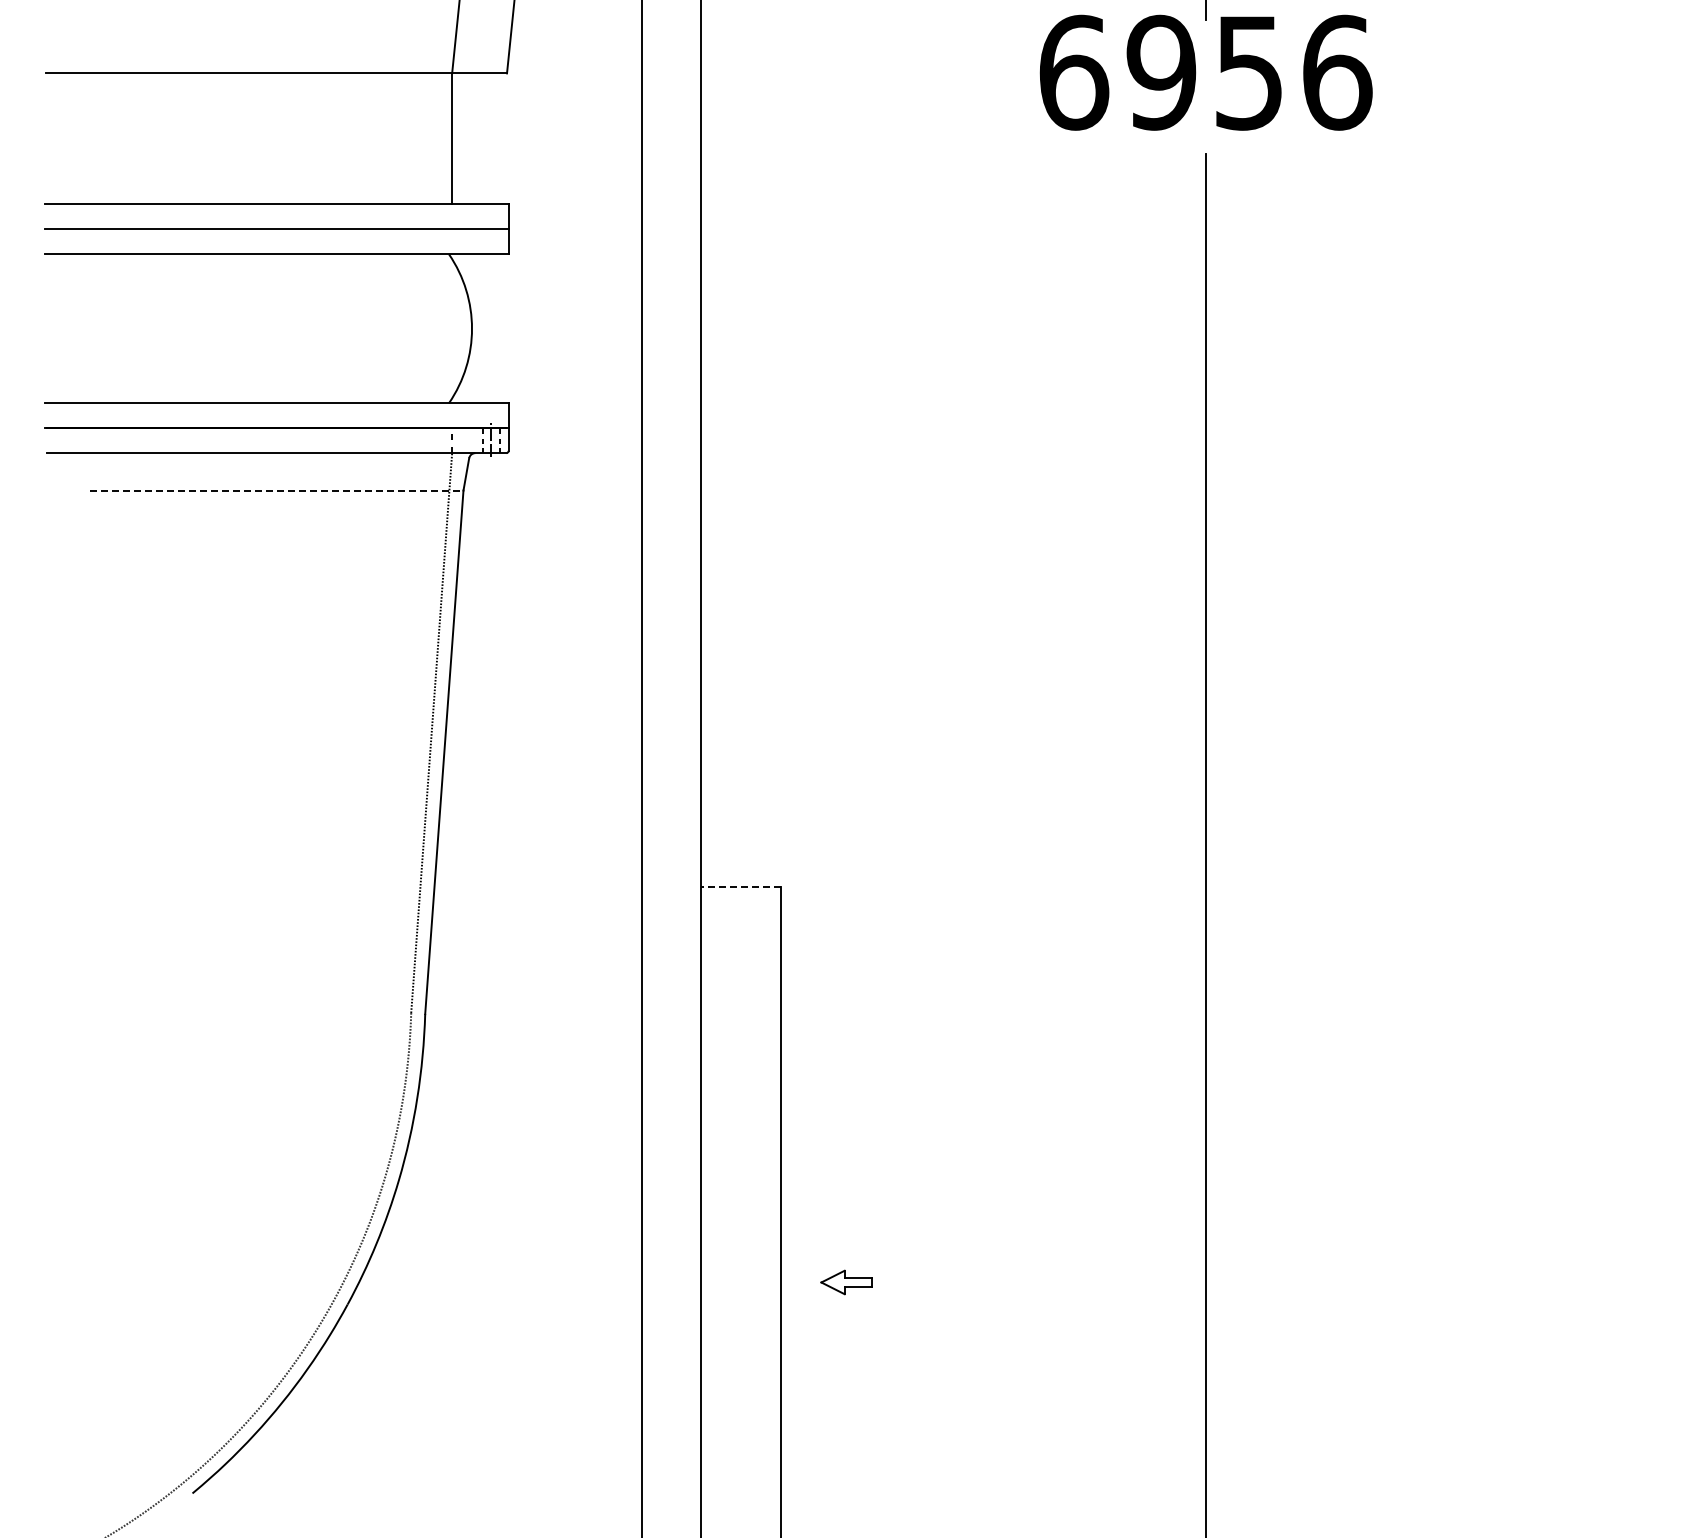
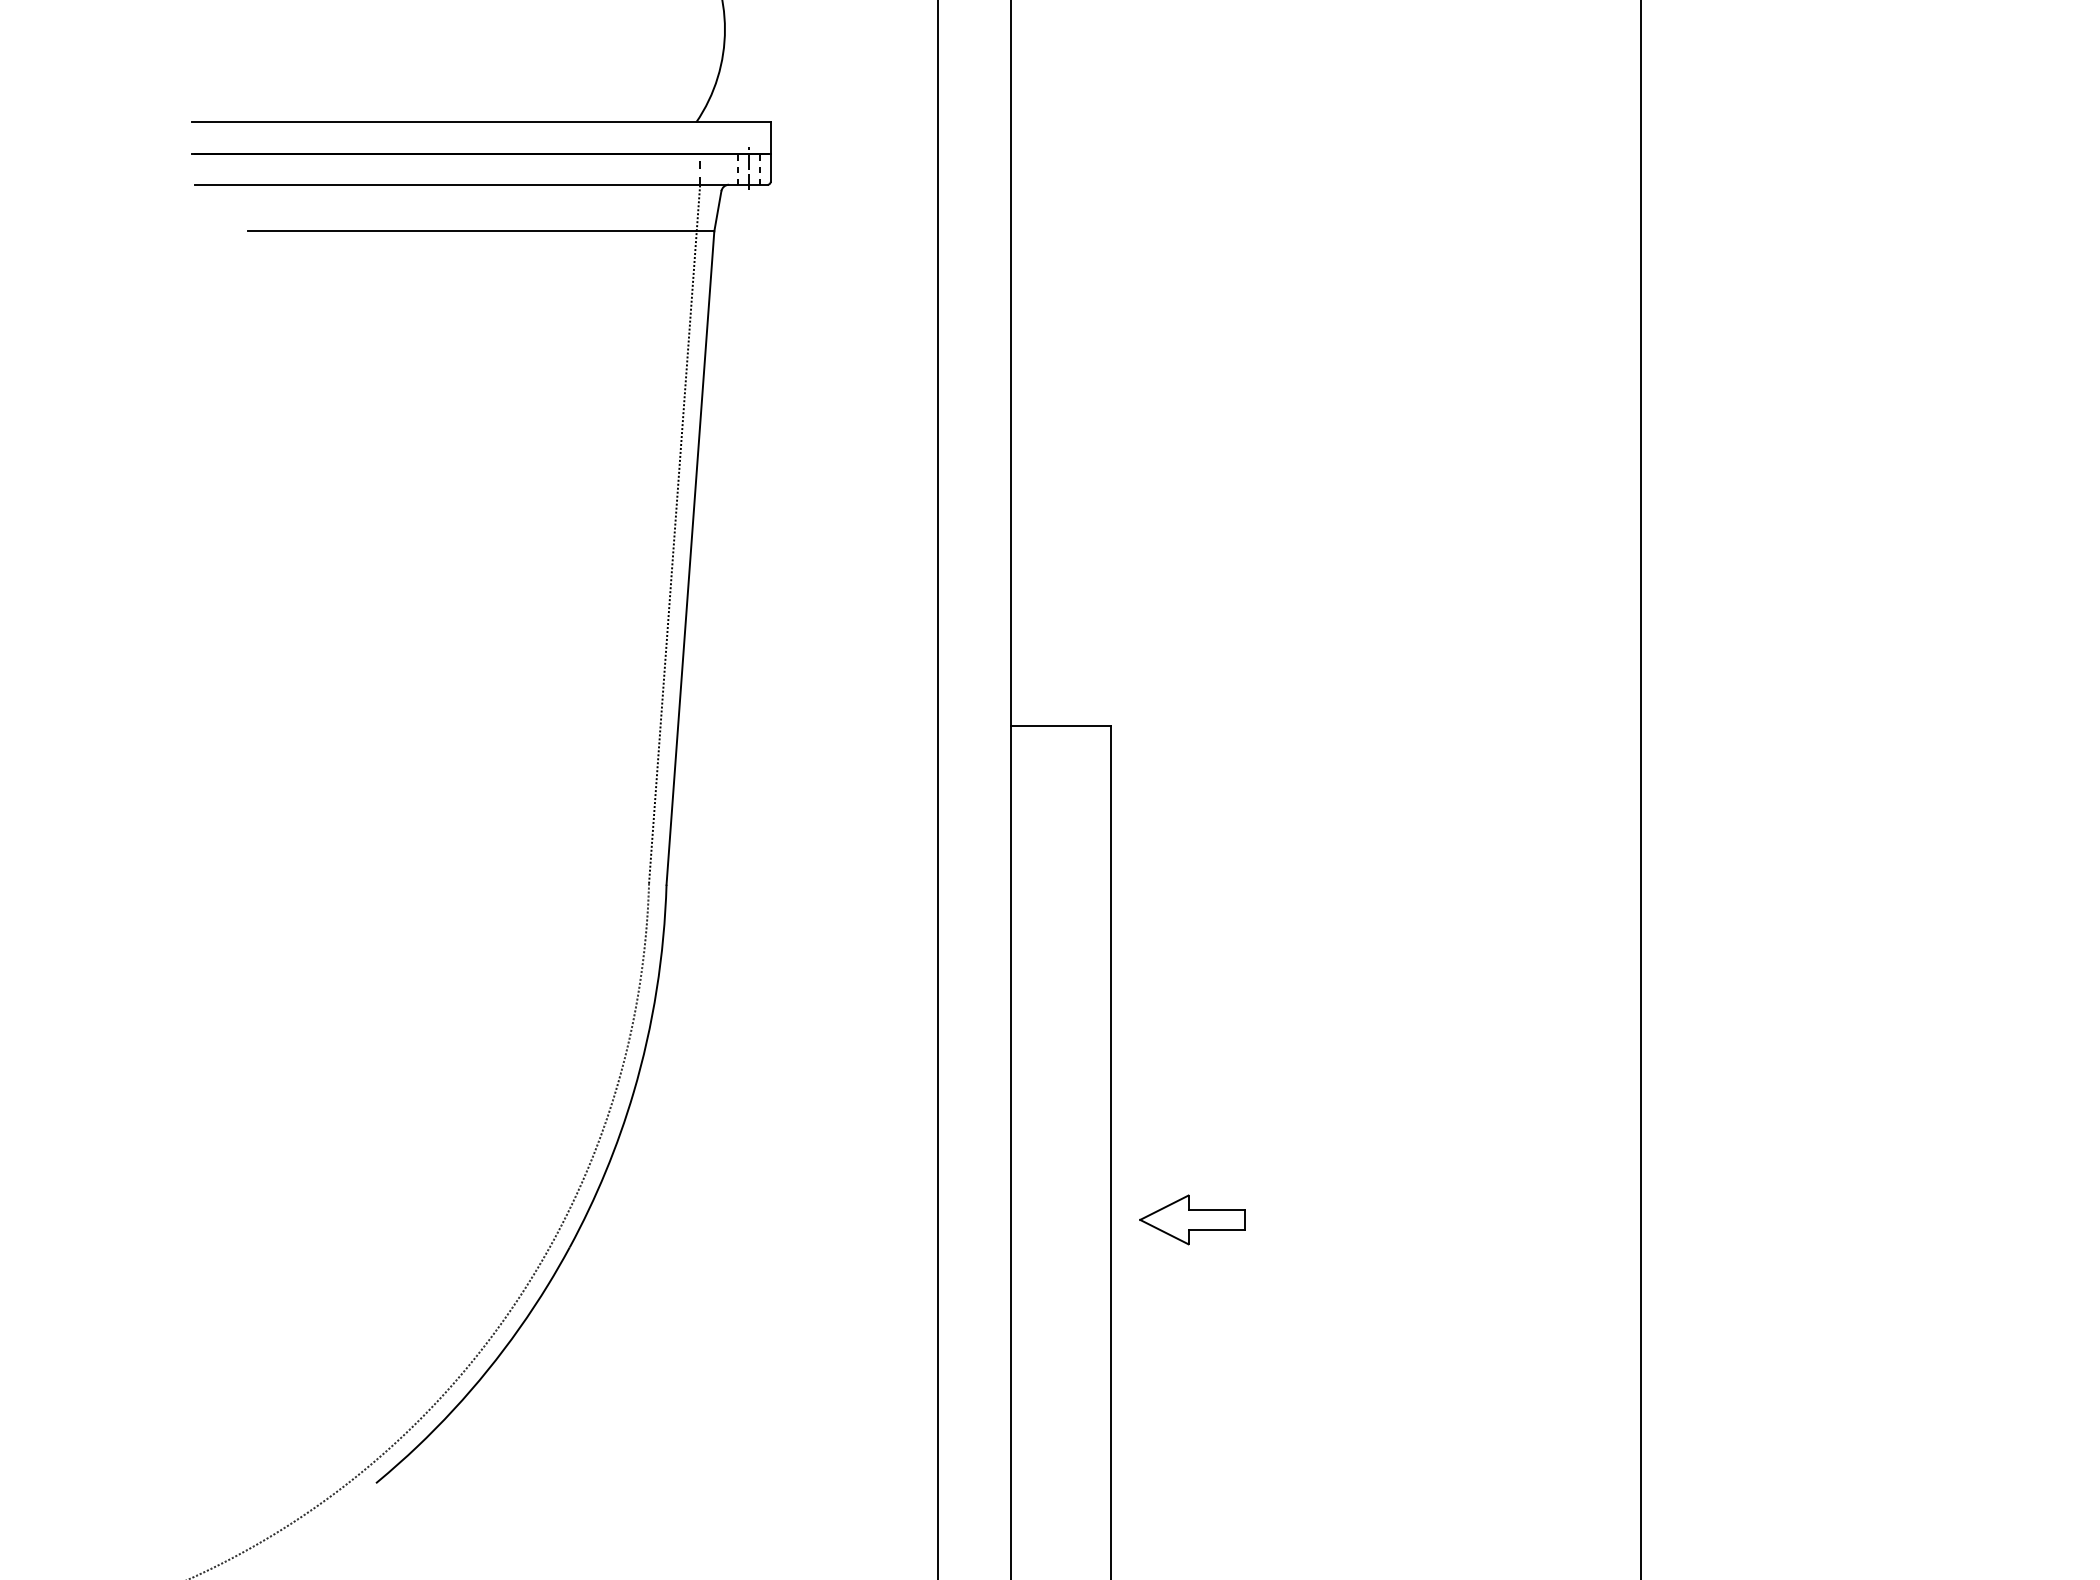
line: (276, 490) -> (480, 231), dashed -> solid
line: (741, 886) -> (1061, 725), dashed -> solid
part: (846, 1282) -> (1192, 1219), size x1.67

